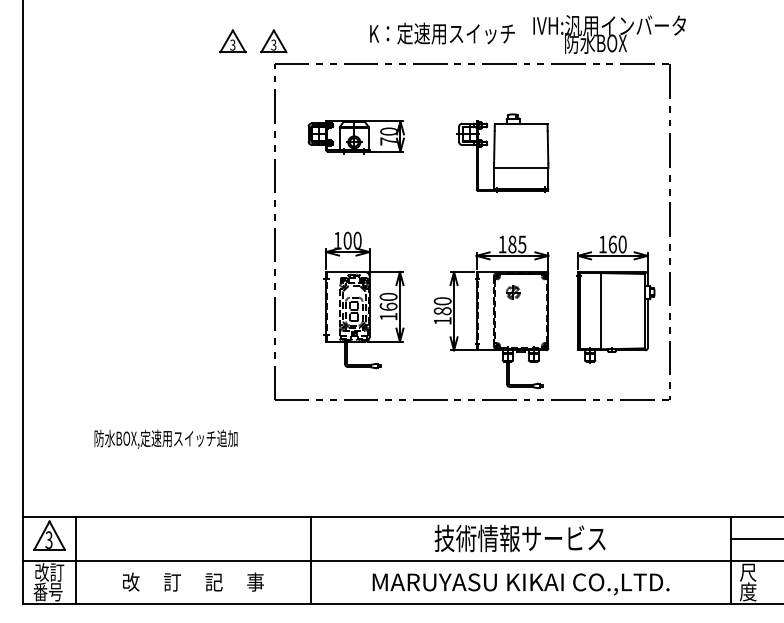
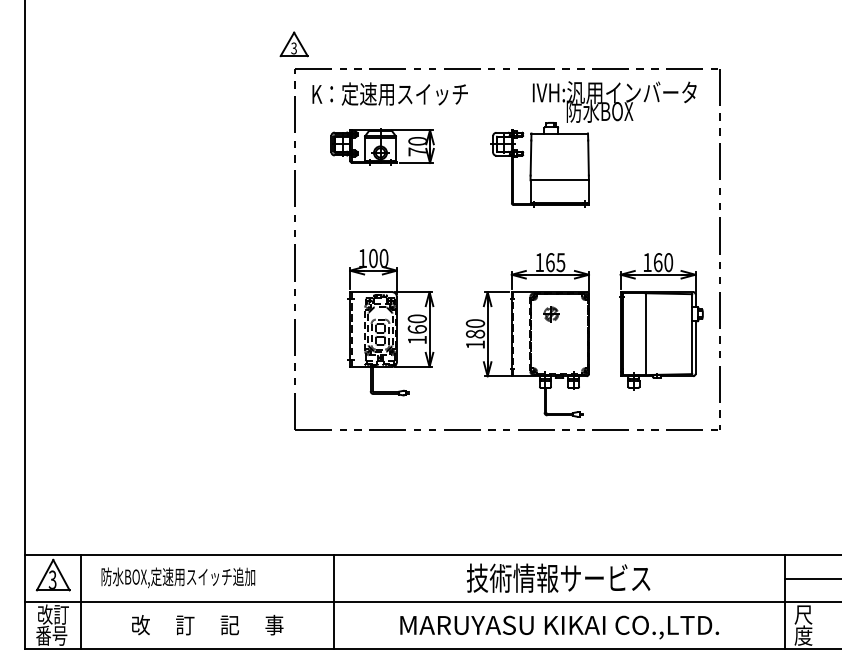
text: (441, 33) -> (389, 93), moved
text: (609, 34) -> (614, 101), moved
part: (232, 41) -> (249, 44), removed
text: (512, 244) -> (550, 262), 185 -> 165
text: (166, 439) -> (178, 577), moved

